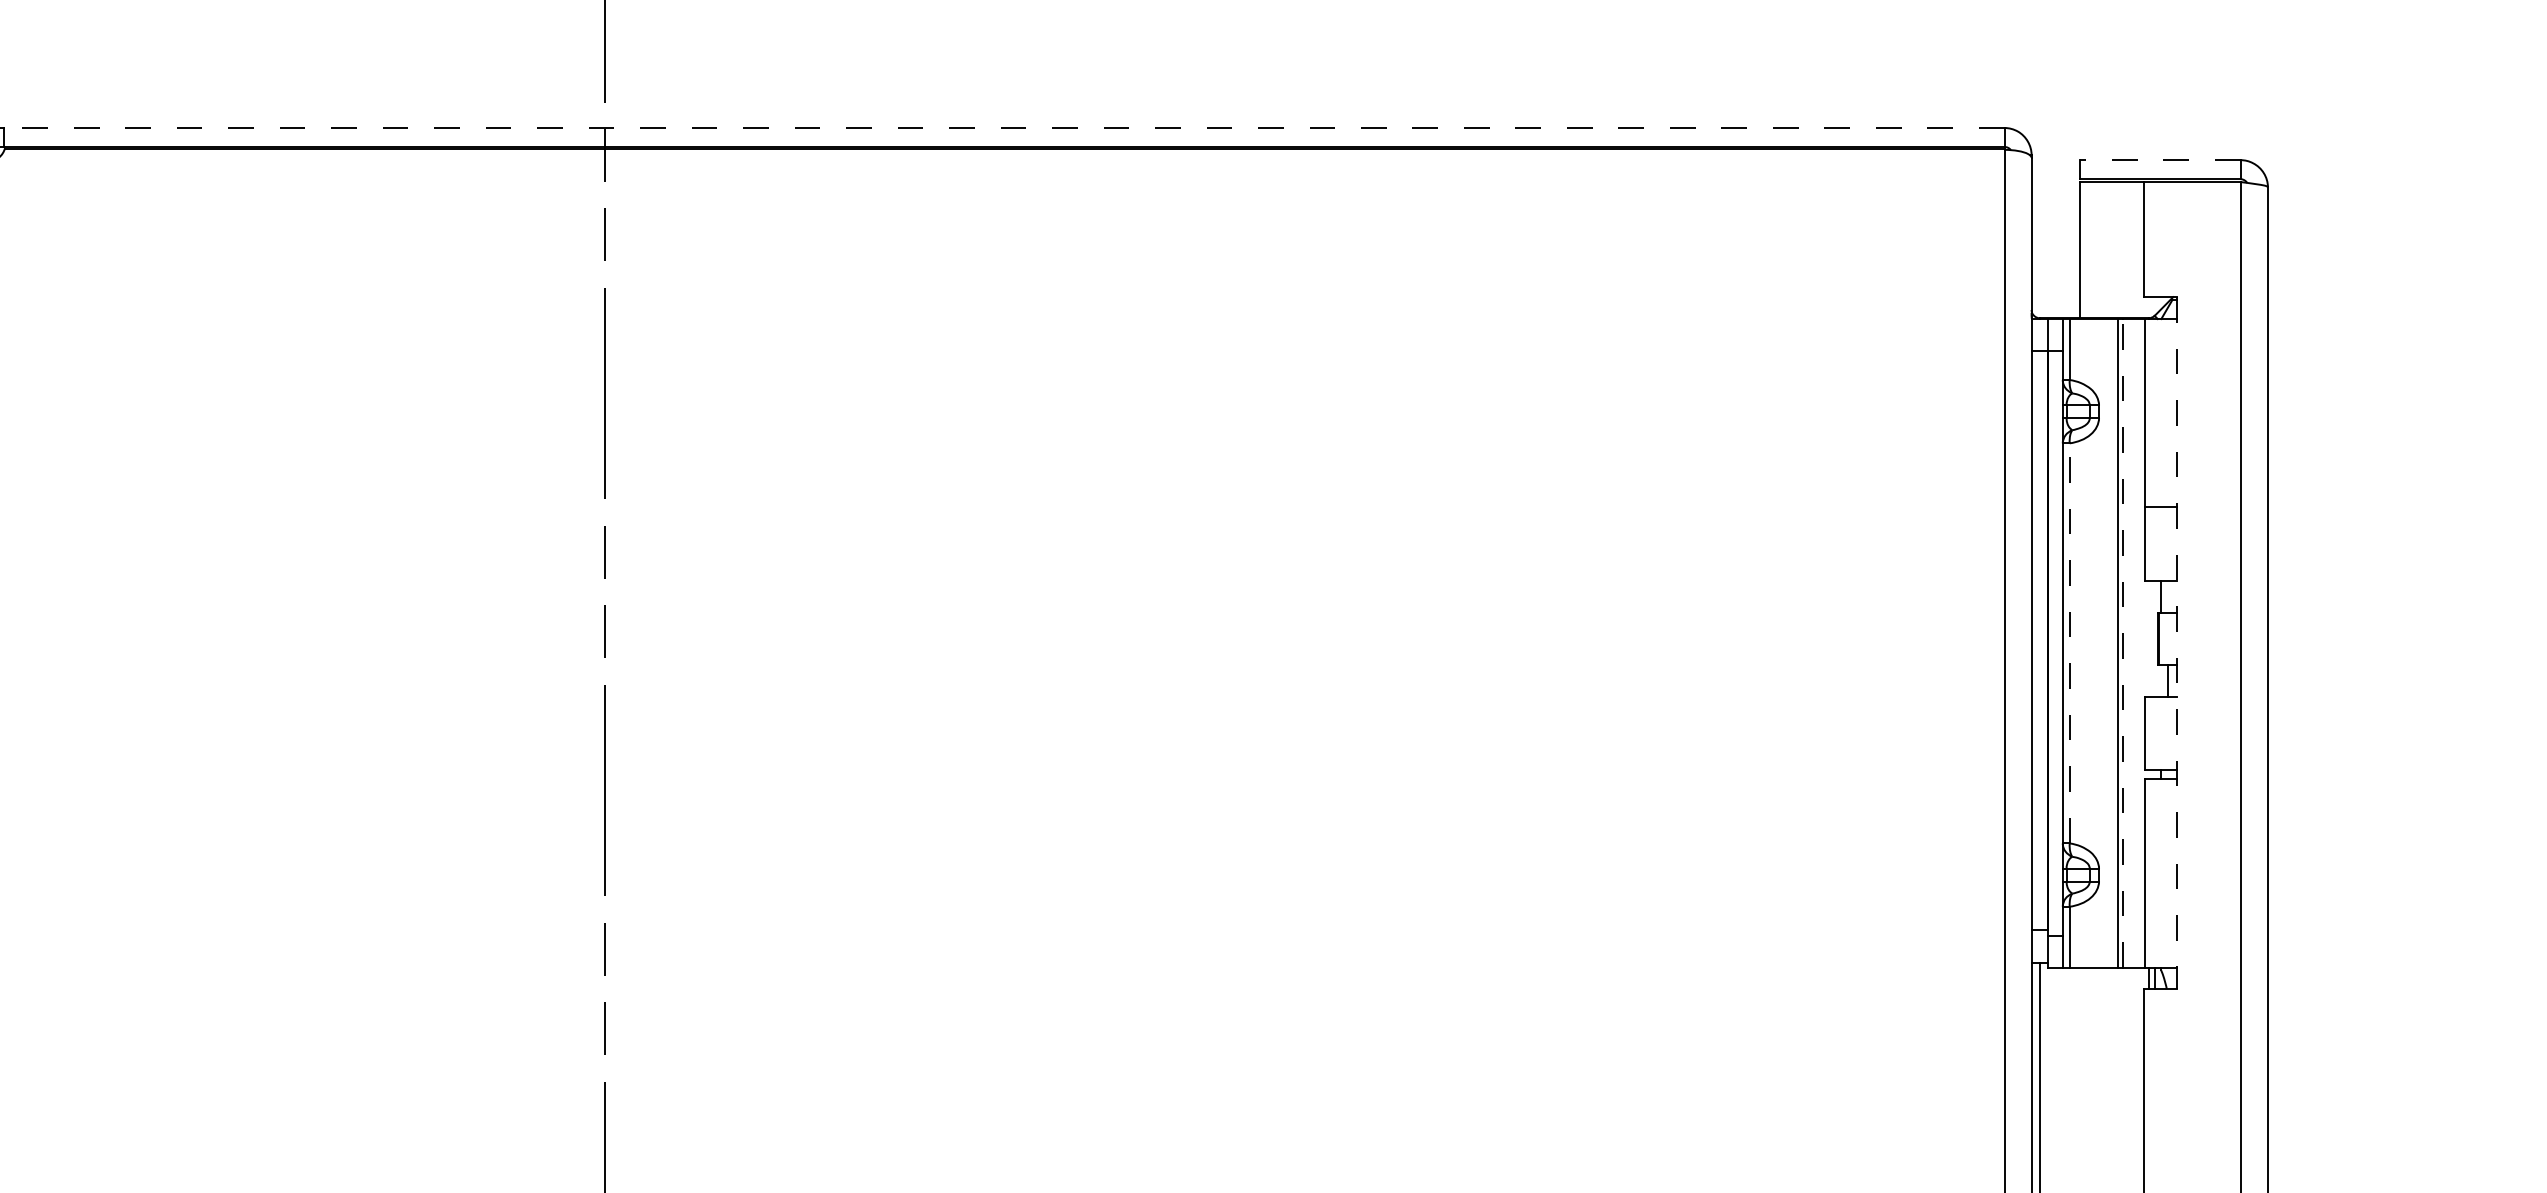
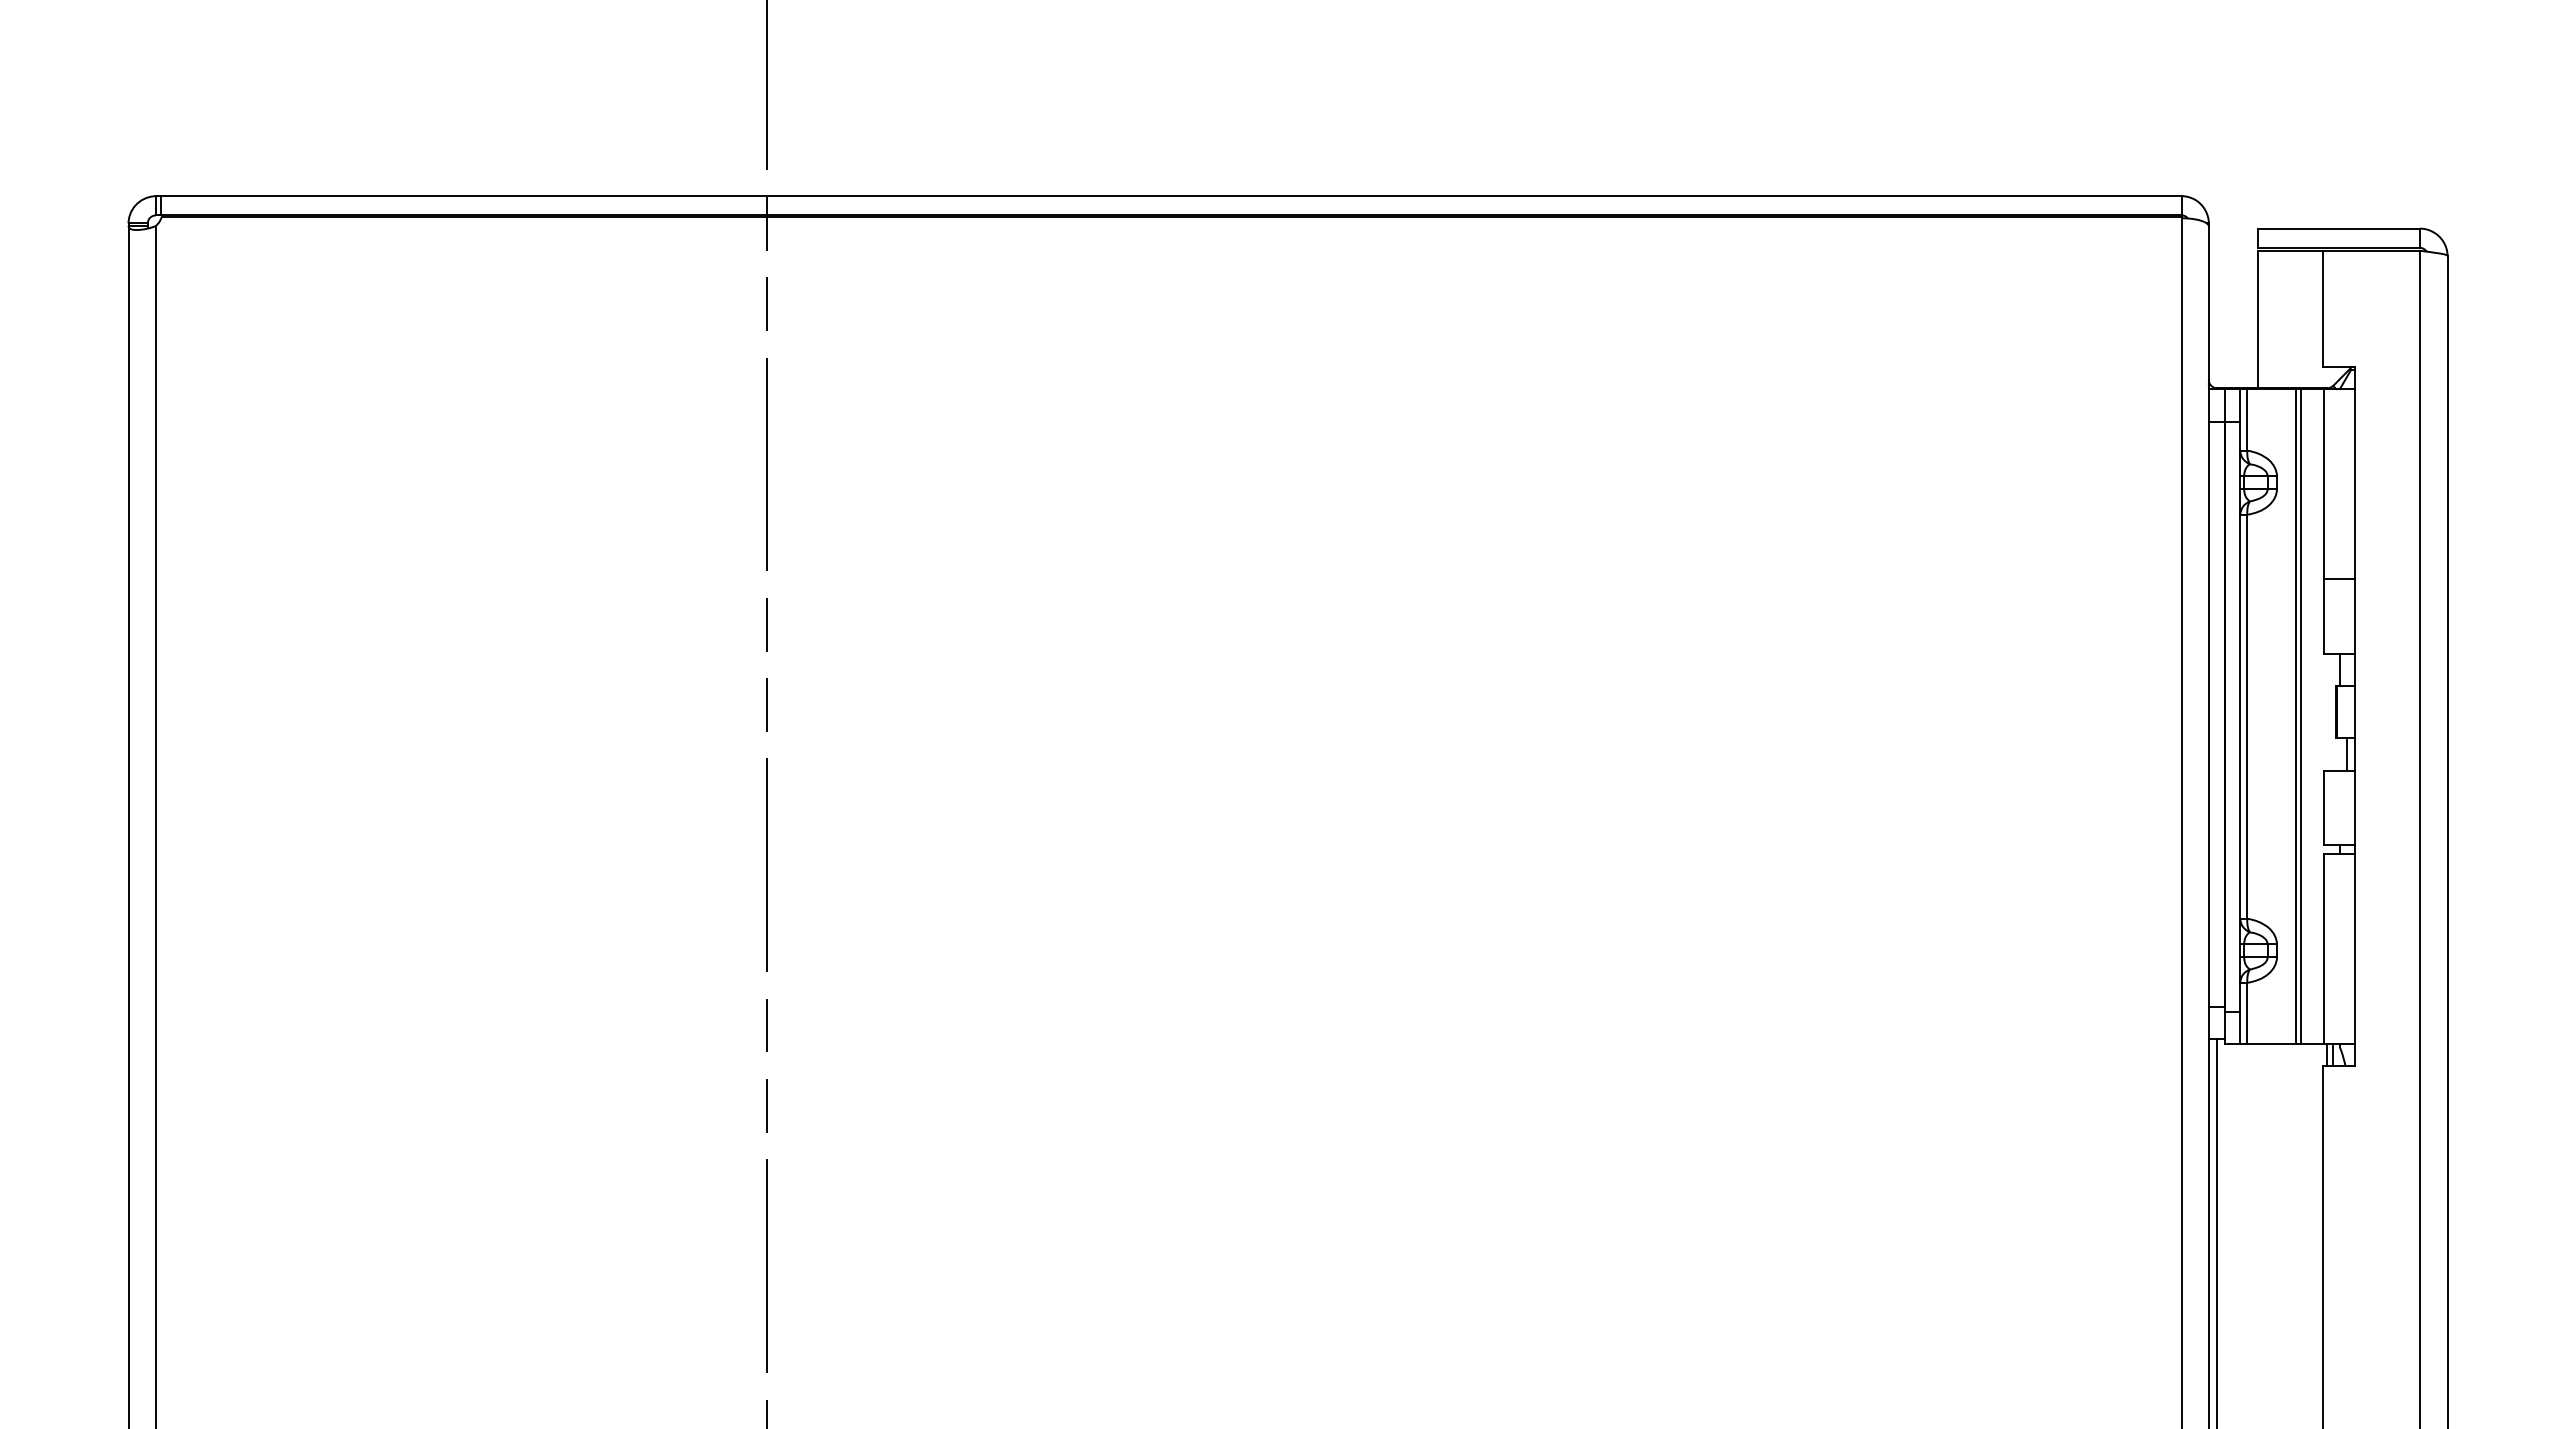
line: (1003, 128) -> (1170, 196), dashed -> solid
line: (2159, 160) -> (2338, 228), dashed -> solid
line: (2069, 643) -> (2247, 716), dashed -> solid
line: (2123, 643) -> (2301, 716), dashed -> solid
line: (2176, 643) -> (2355, 716), dashed -> solid

